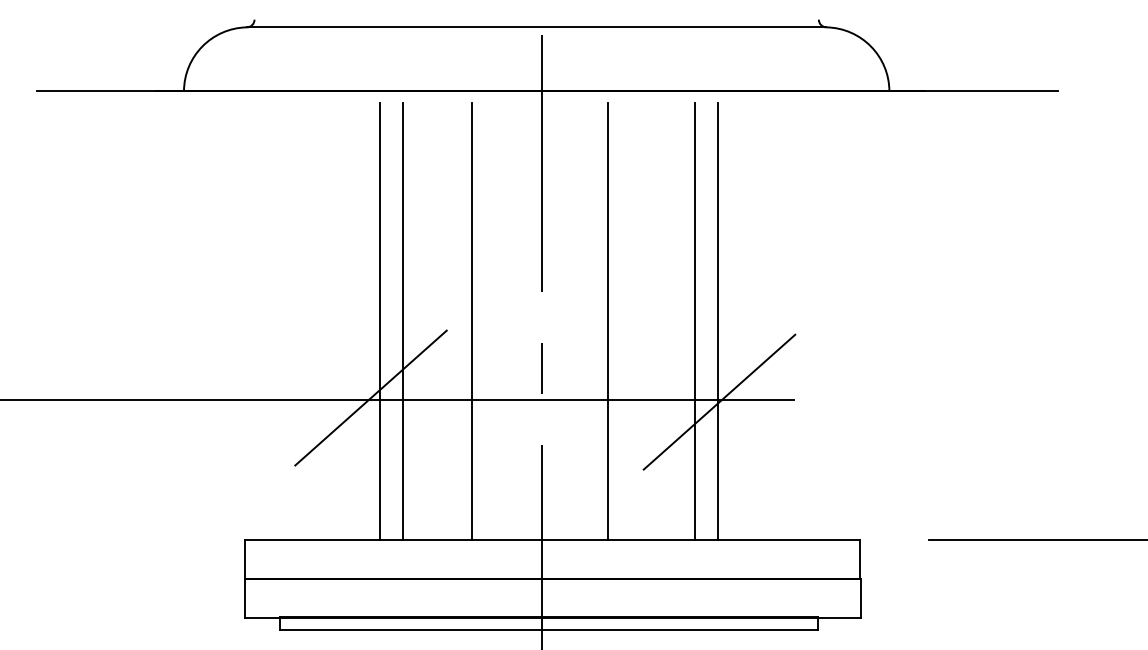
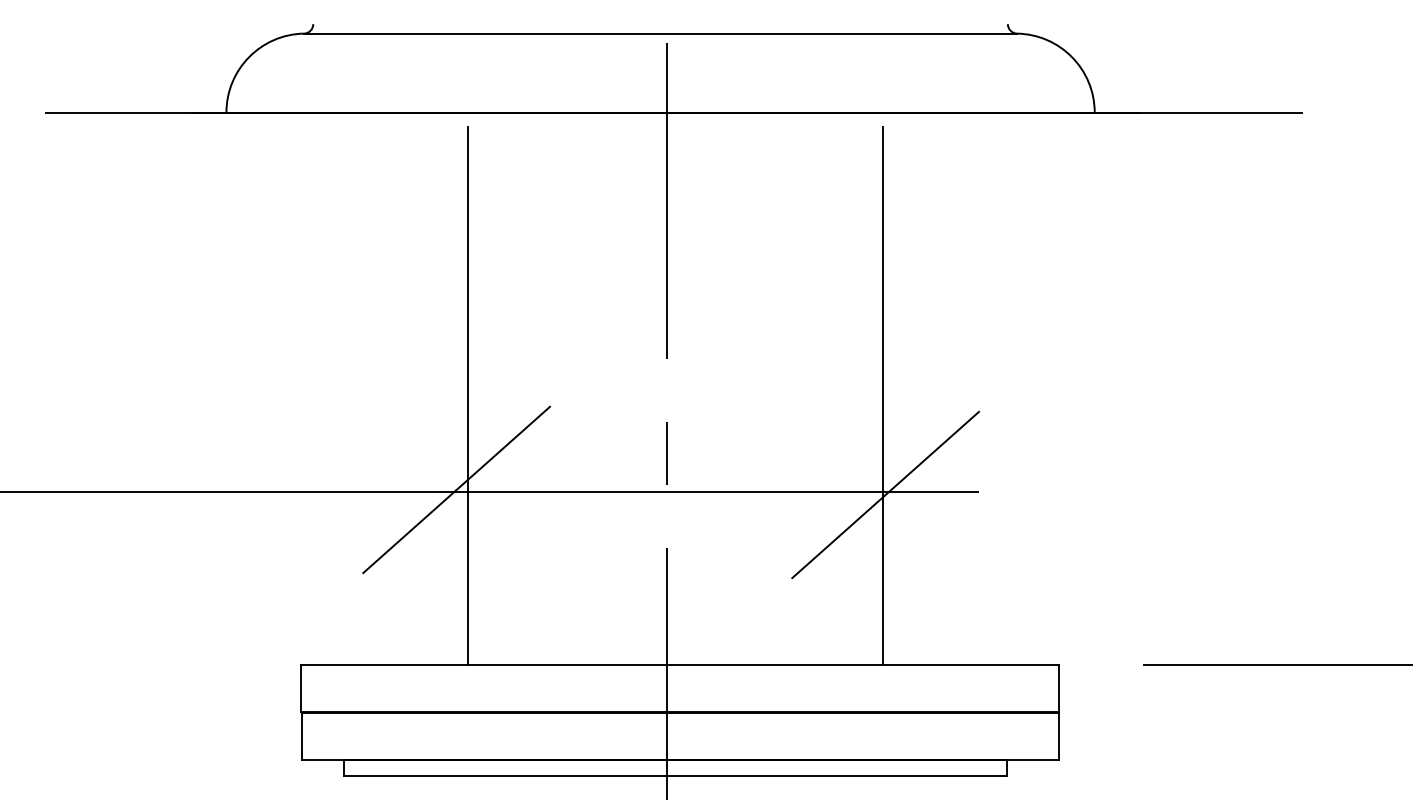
line: (403, 321) -> (496, 395), removed
line: (472, 321) -> (581, 395), removed
line: (608, 321) -> (748, 395), removed
line: (695, 321) -> (856, 395), removed

